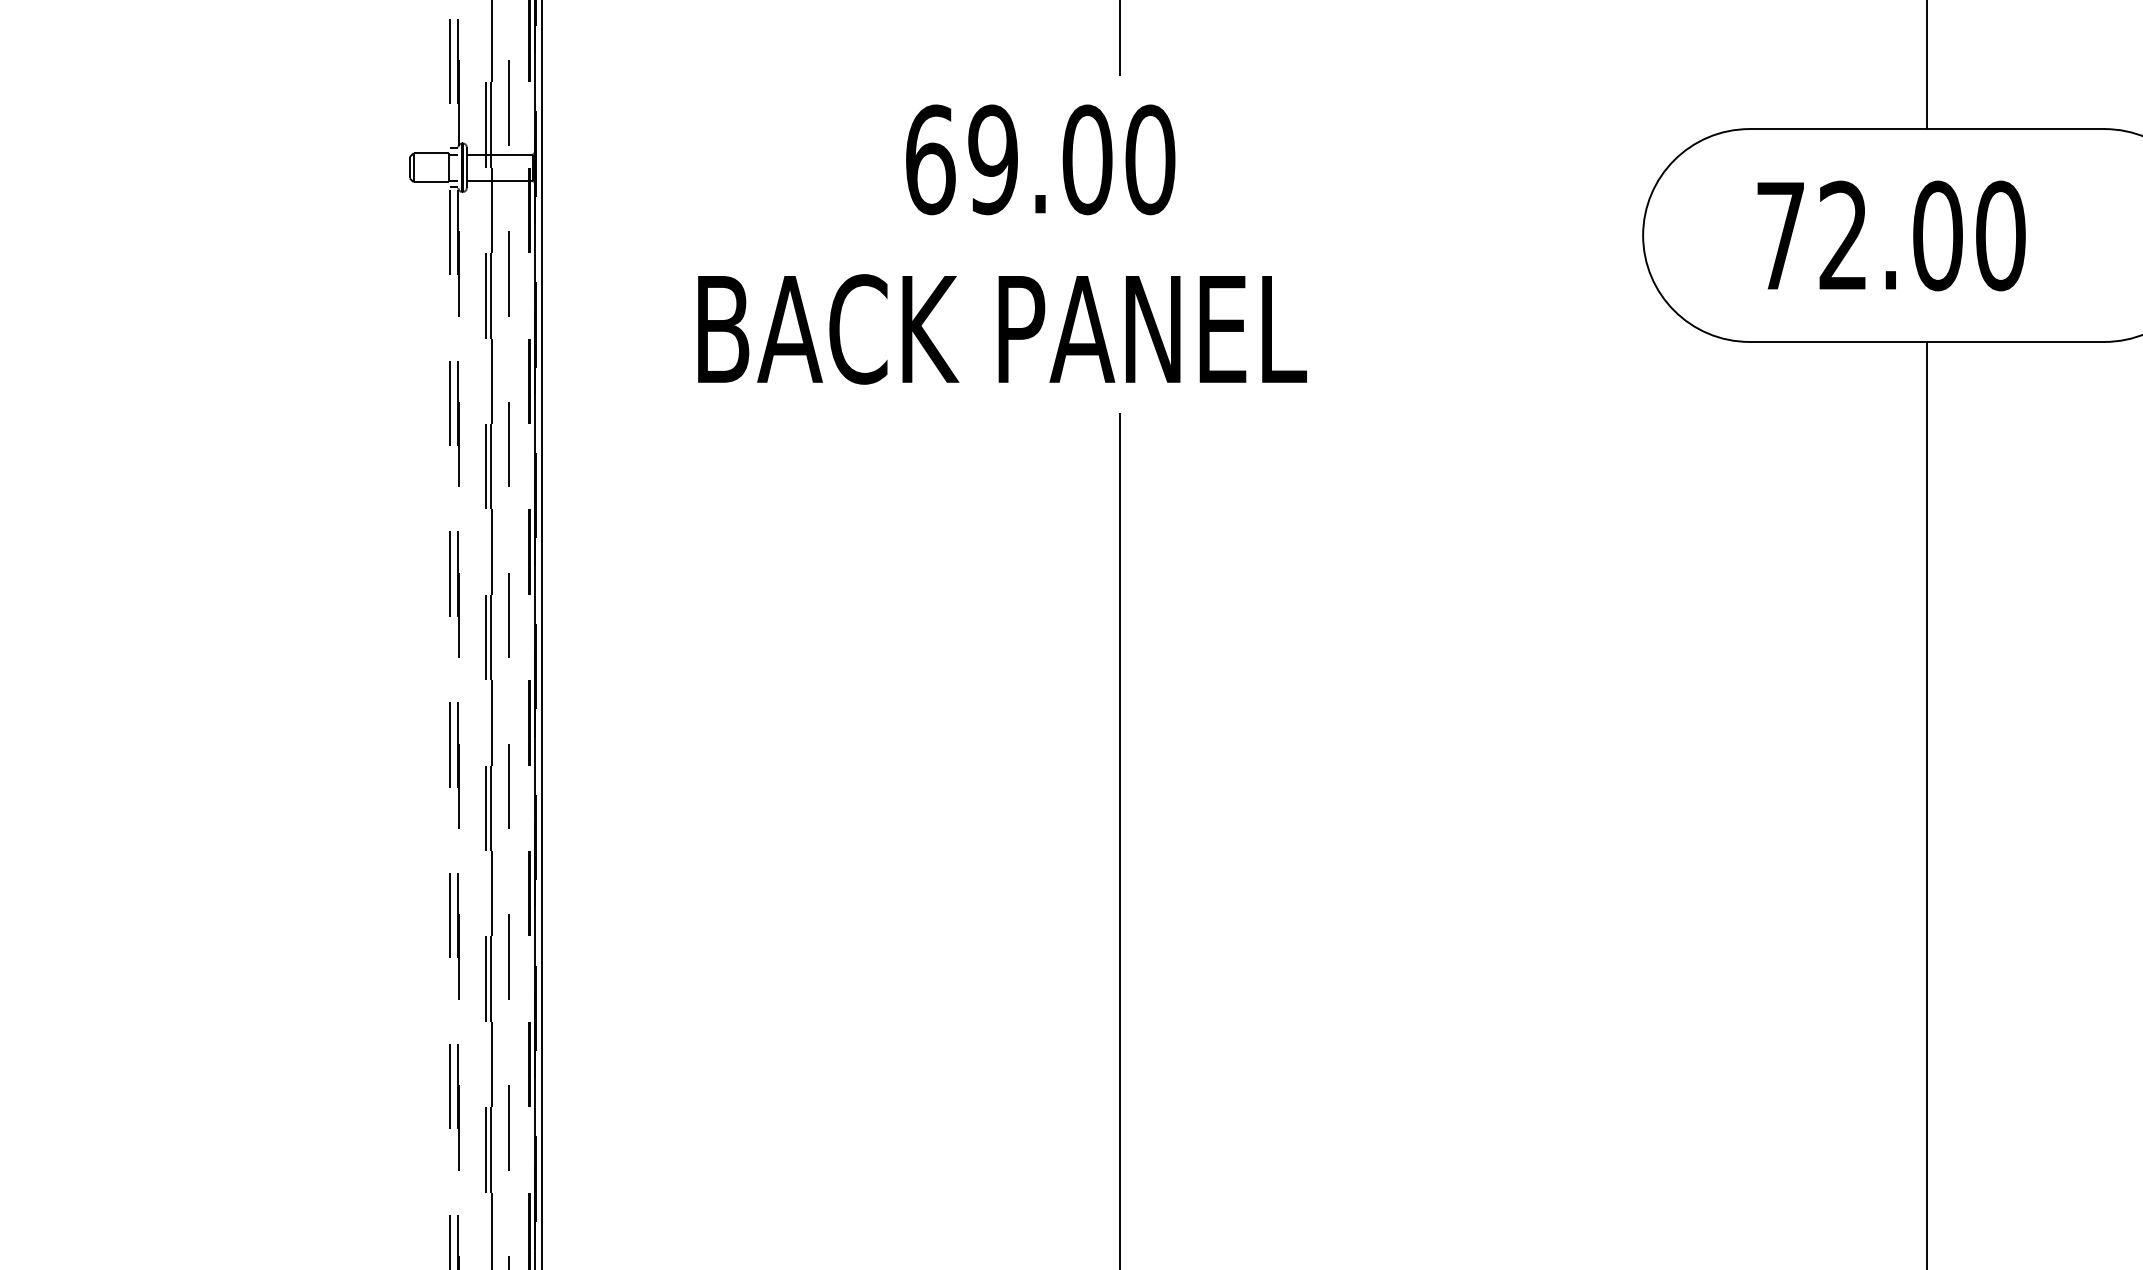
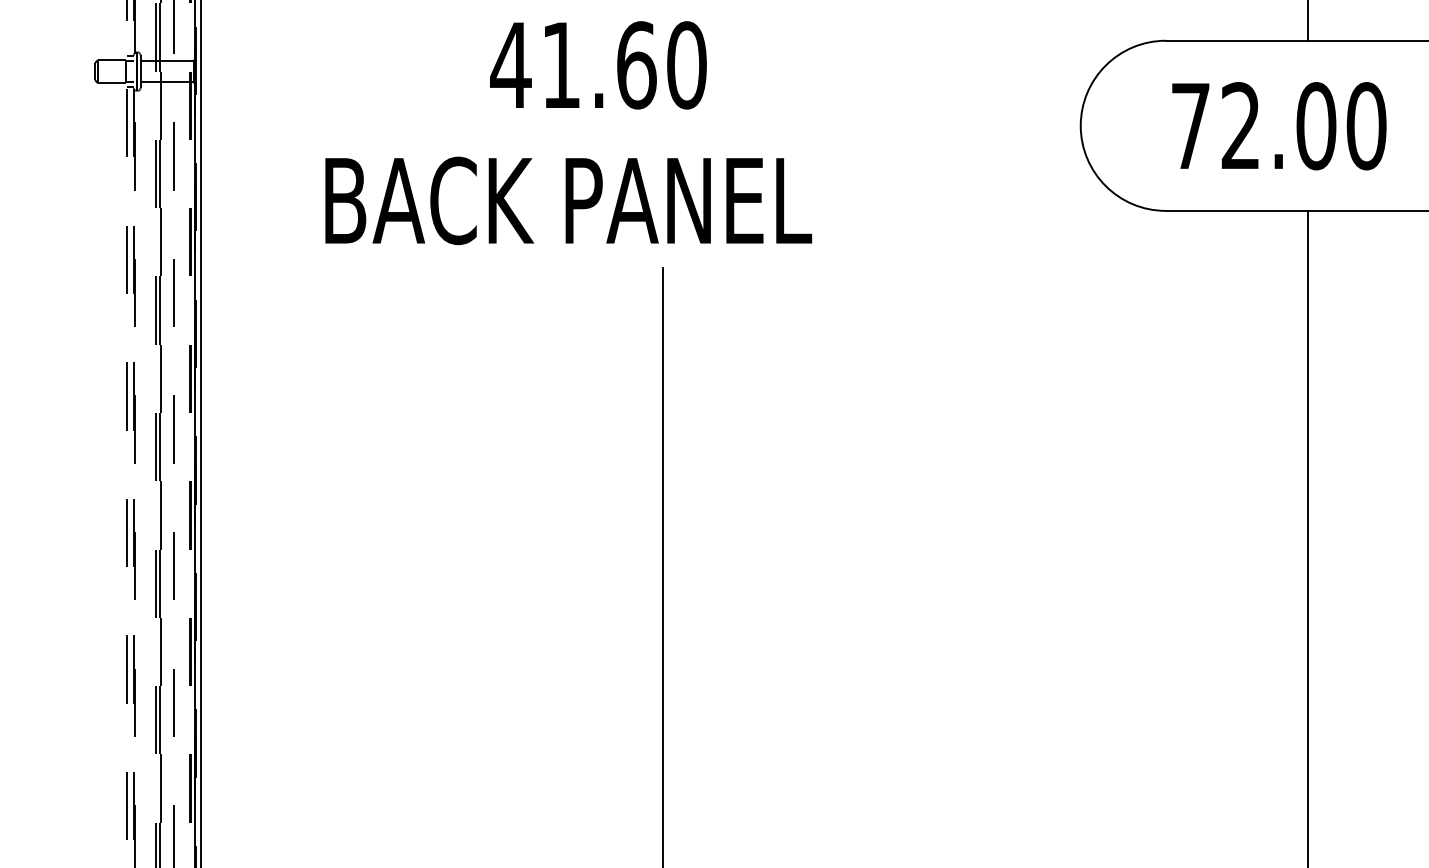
text: (1008, 159) -> (573, 65), 69.00 -> 41.60

